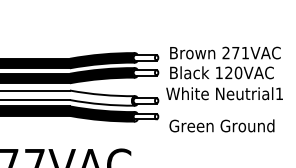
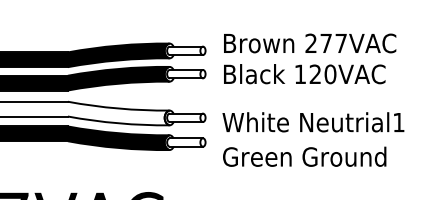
text: (245, 53) -> (341, 44), 271VAC -> 277VAC
text: (224, 93) -> (313, 121), moved

